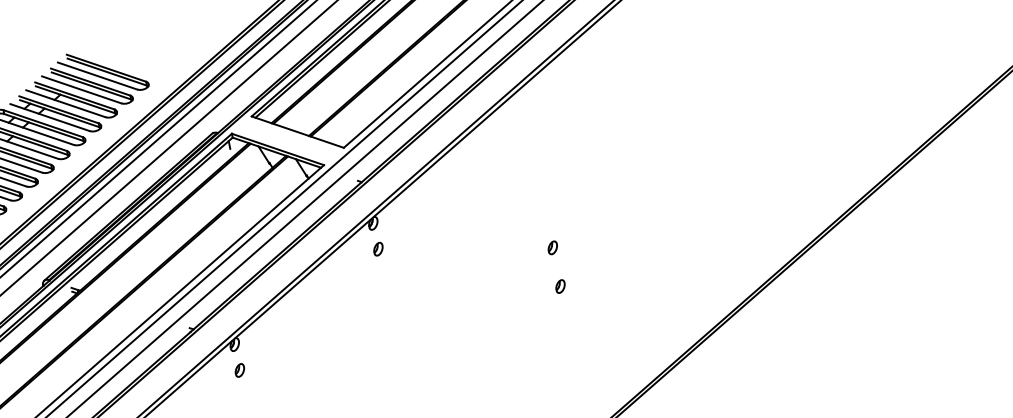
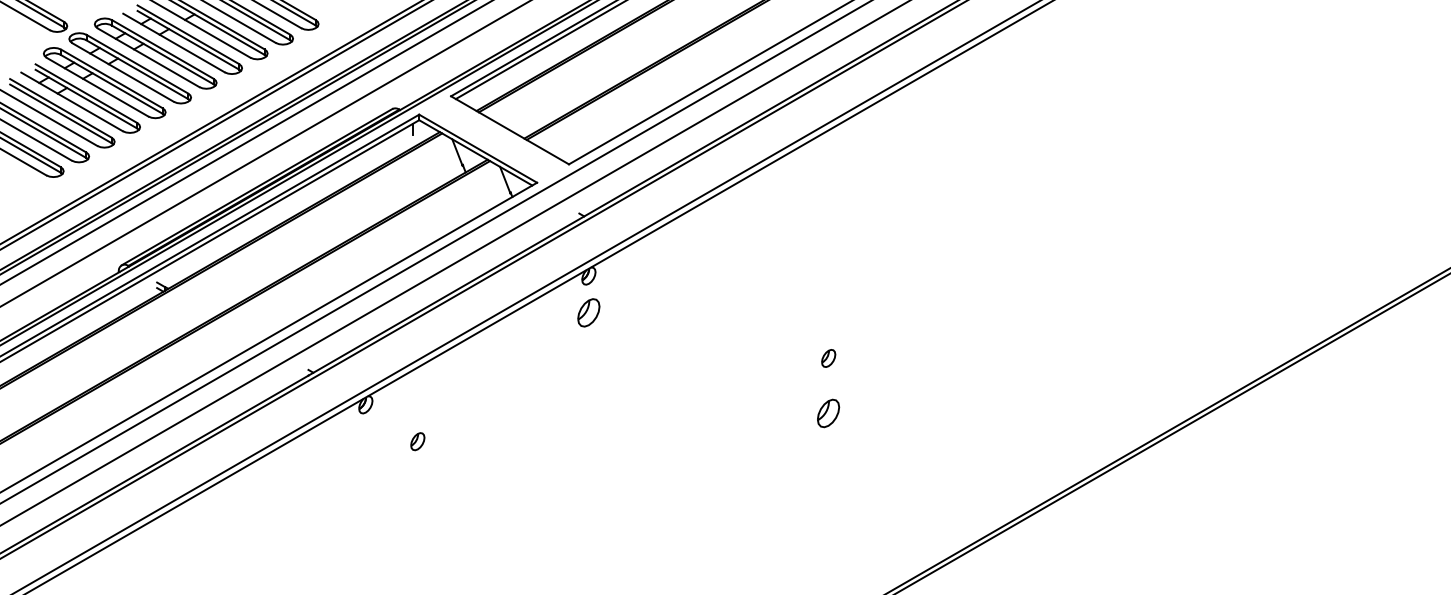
part: (378, 248) -> (588, 312), size x1.6
part: (560, 286) -> (828, 413), size x1.6
part: (239, 370) -> (417, 441), moved

